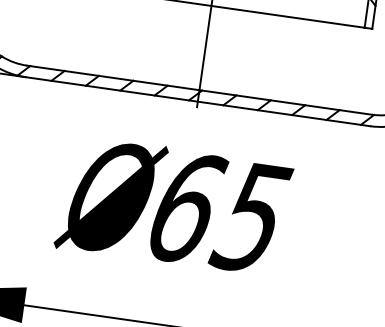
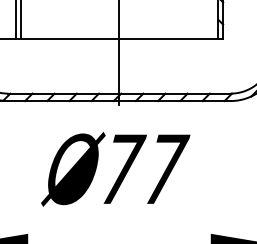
text: (223, 213) -> (145, 169), Ø65 -> Ø77

